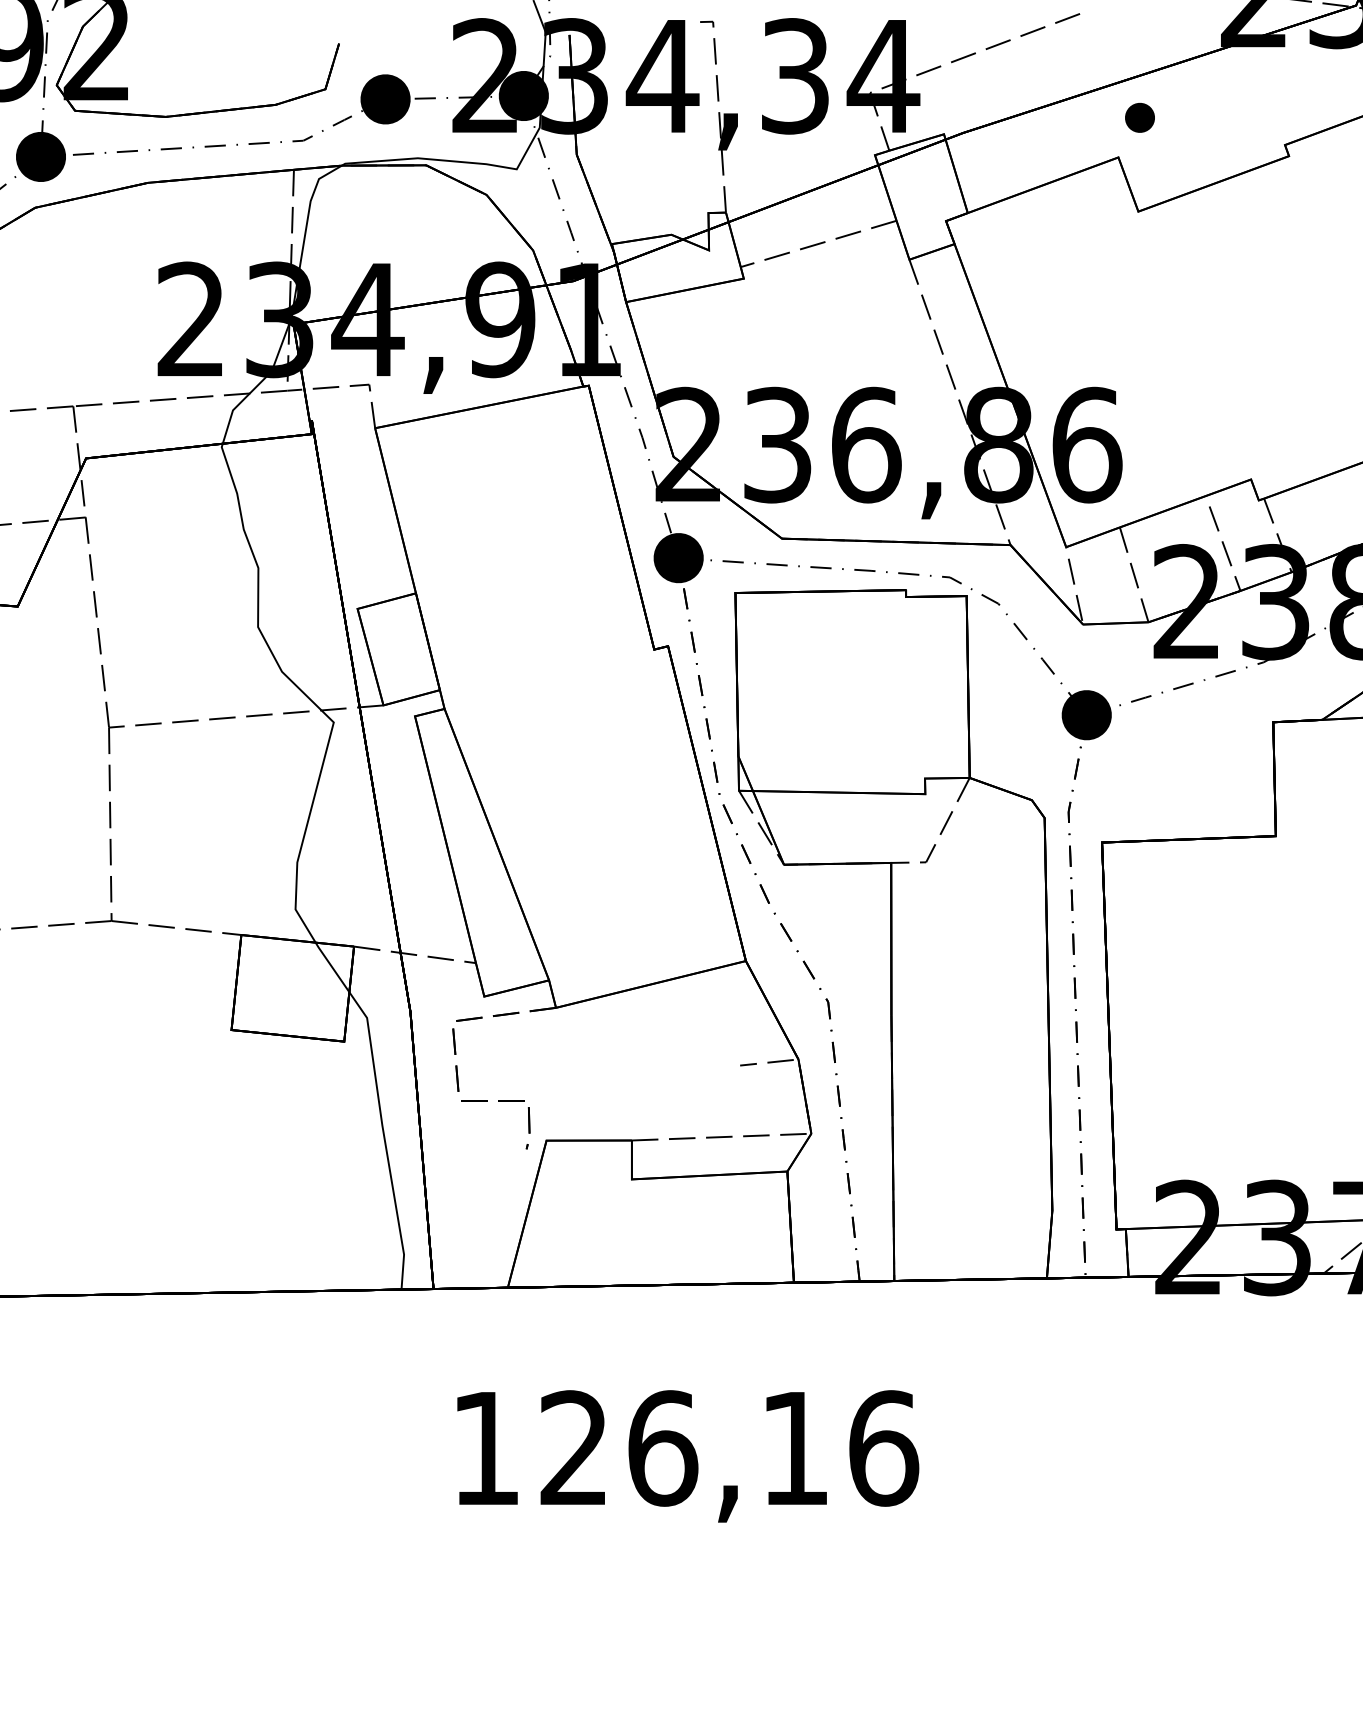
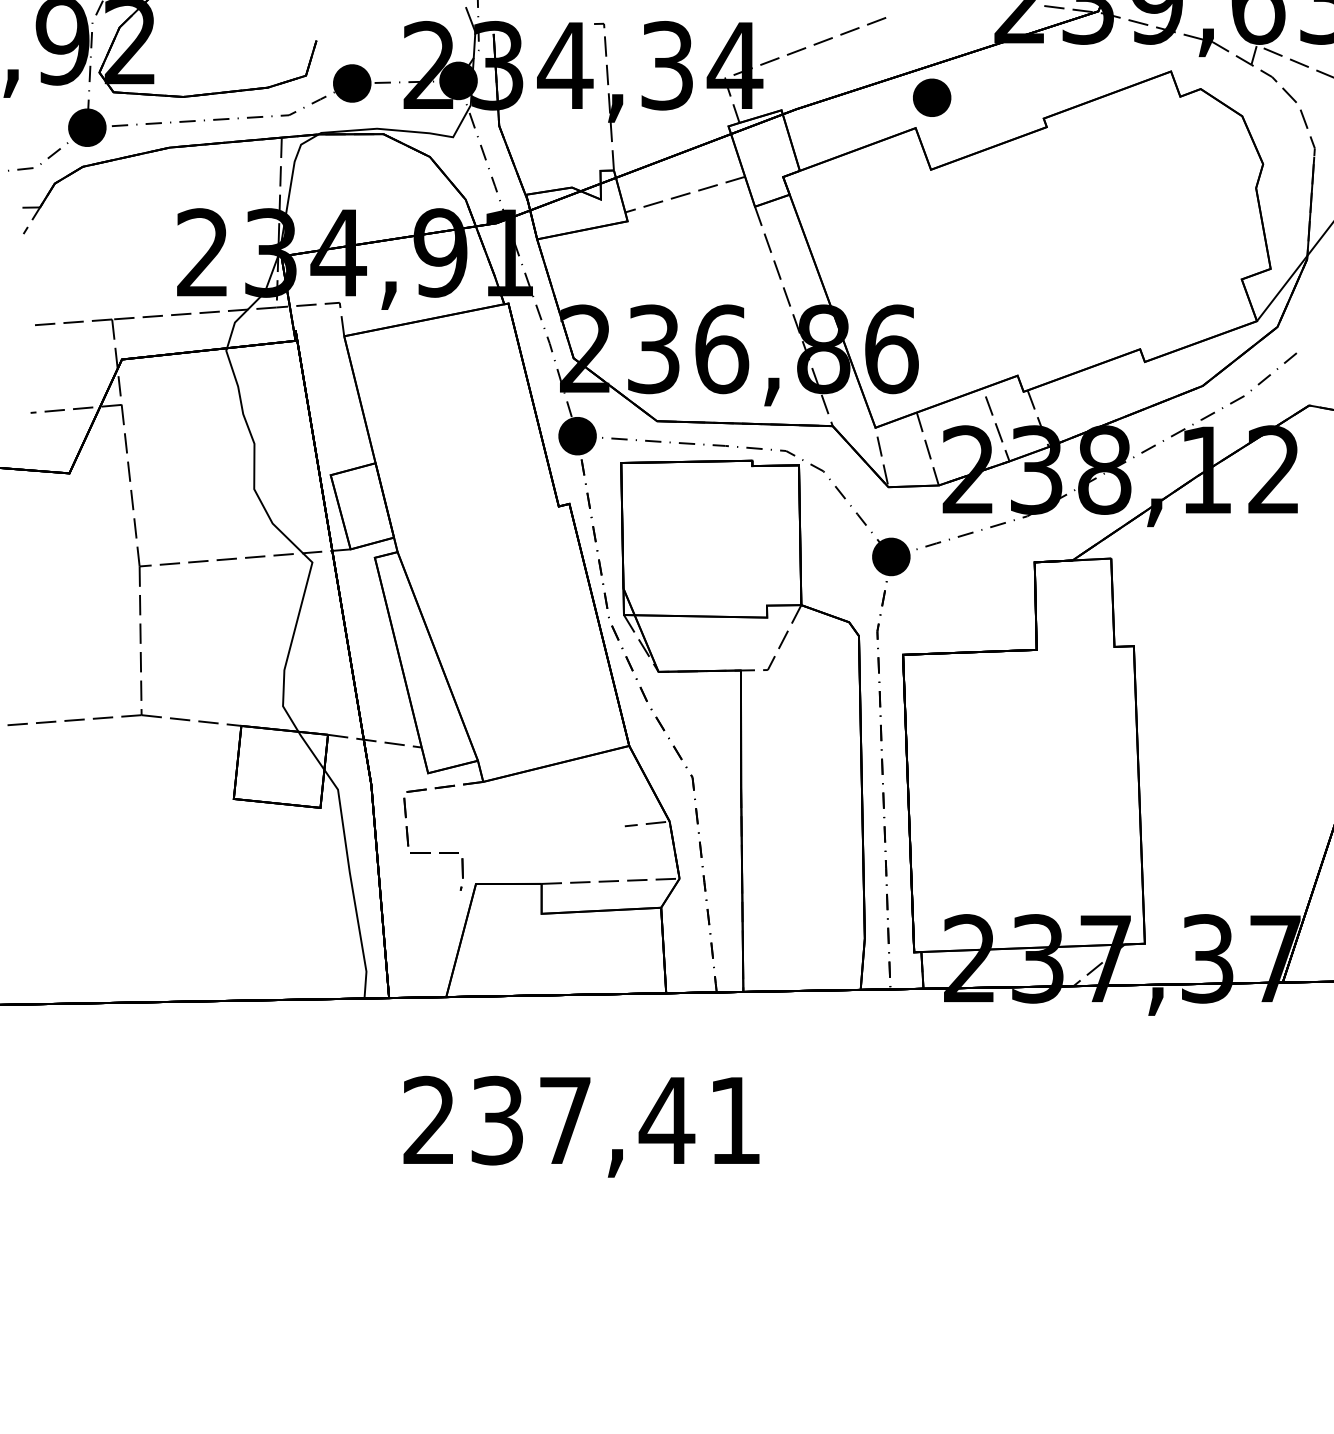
part: (1140, 117) -> (932, 97), size x1.67
text: (685, 1448) -> (582, 1120), 126,16 -> 237,41

